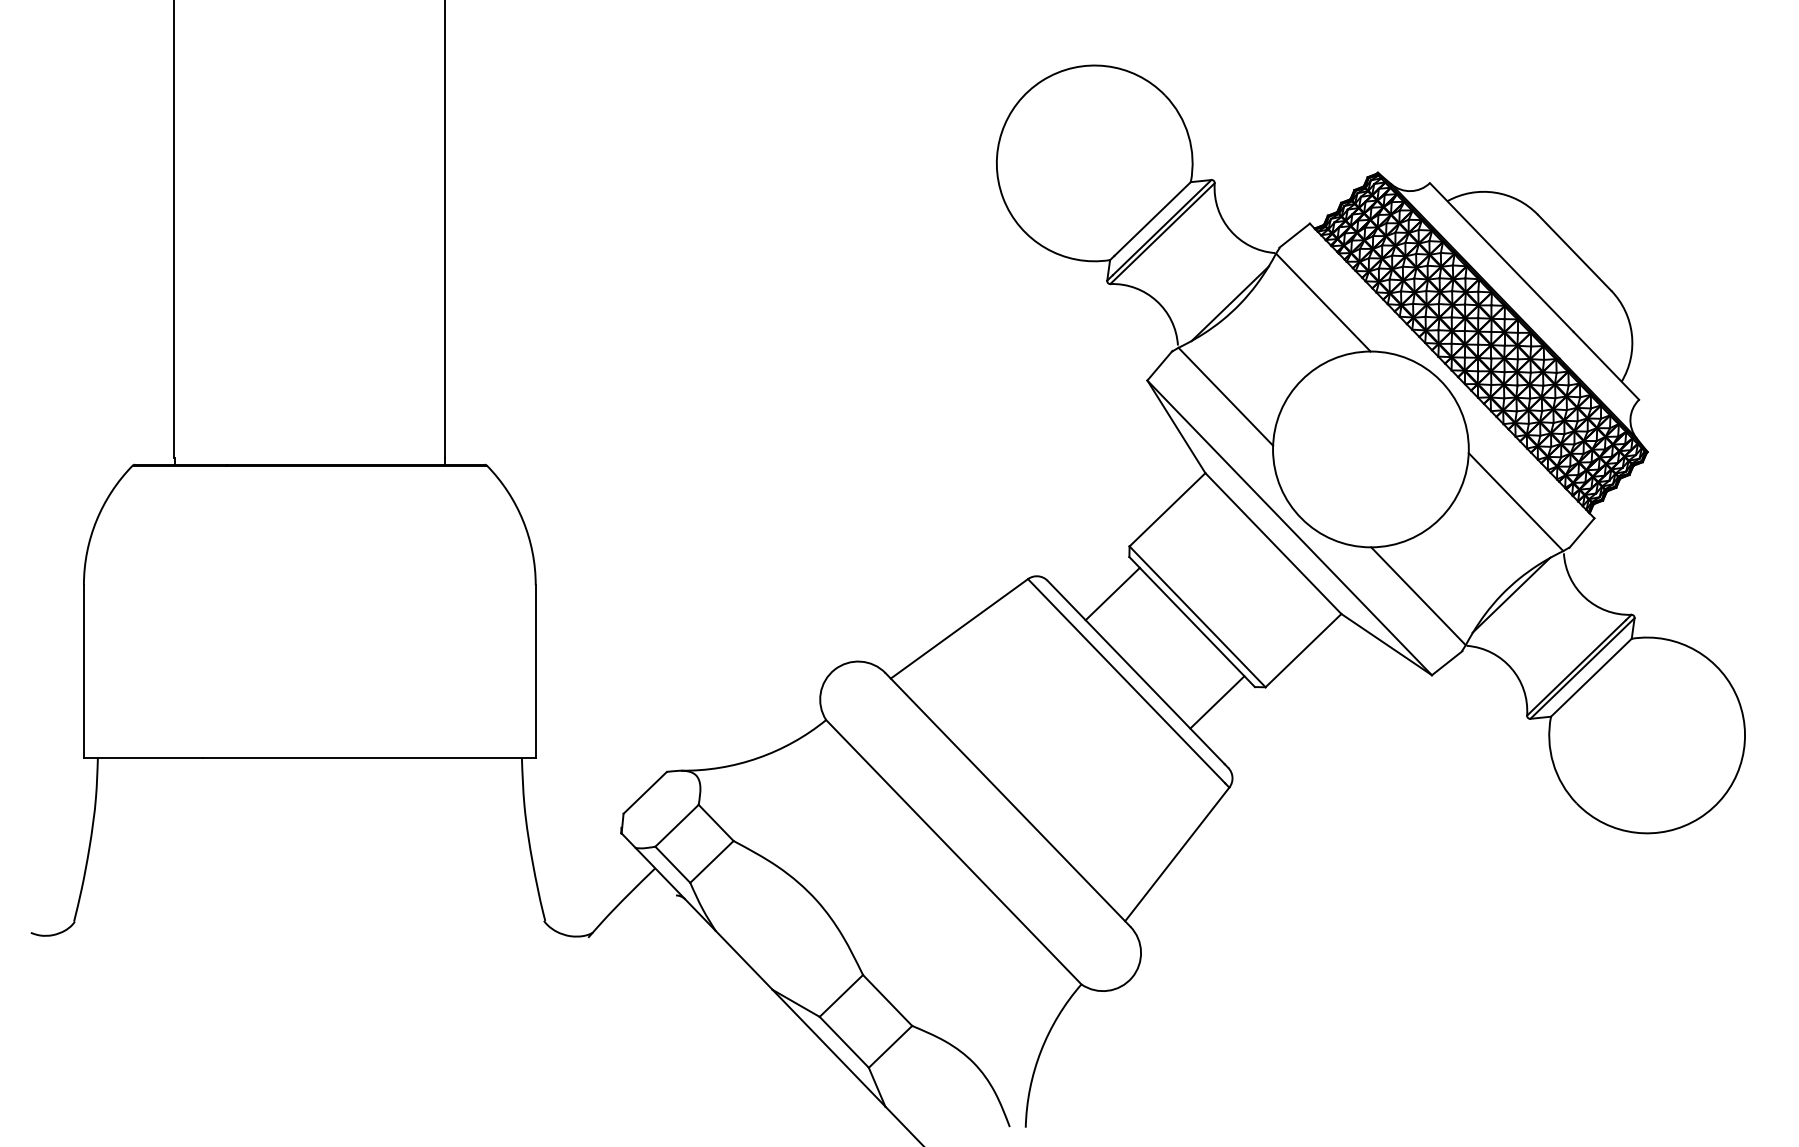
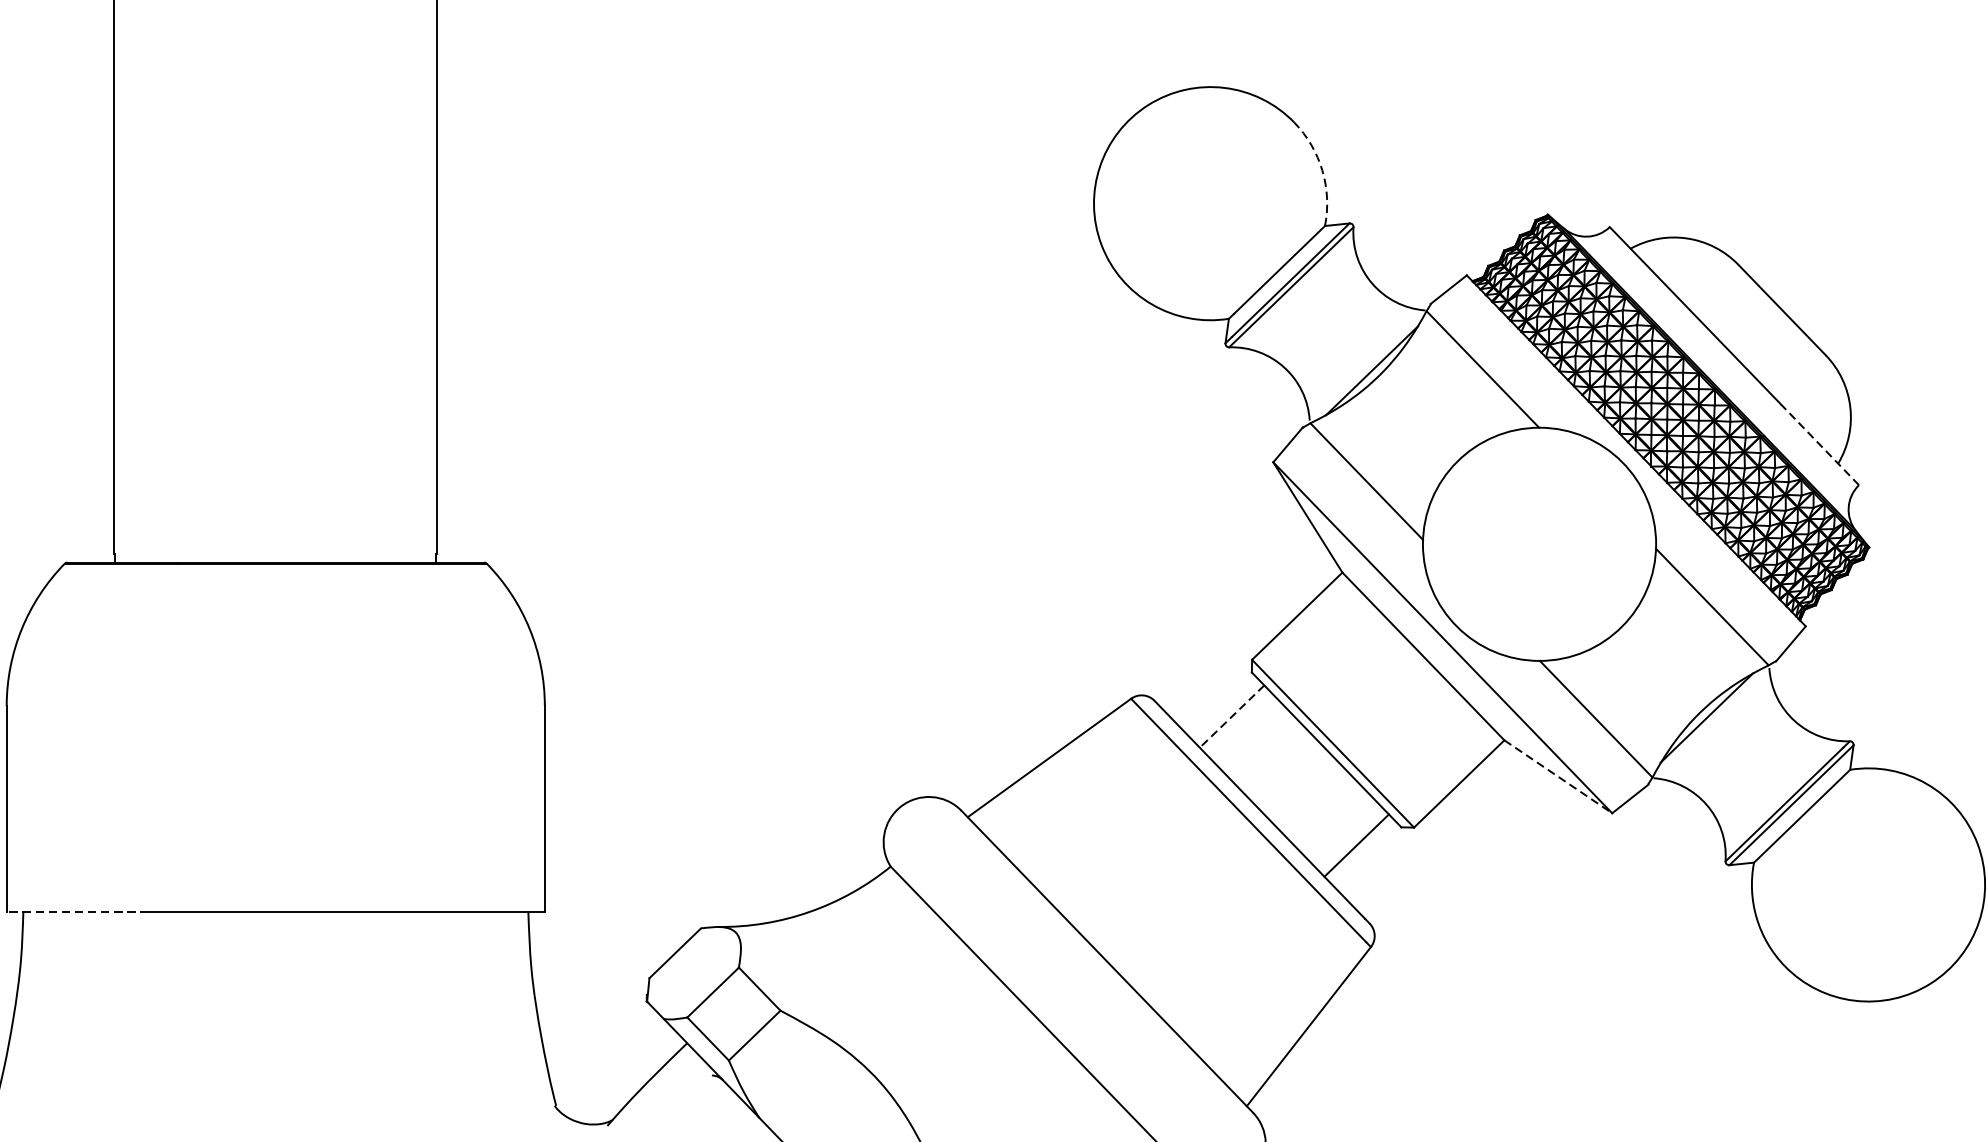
arc: (1188, 135) -> (1322, 170), solid -> dashed
line: (1606, 365) -> (1820, 444), solid -> dashed
line: (1112, 594) -> (1231, 717), solid -> dashed
line: (1386, 644) -> (1558, 776), solid -> dashed
line: (143, 758) -> (77, 912), solid -> dashed

